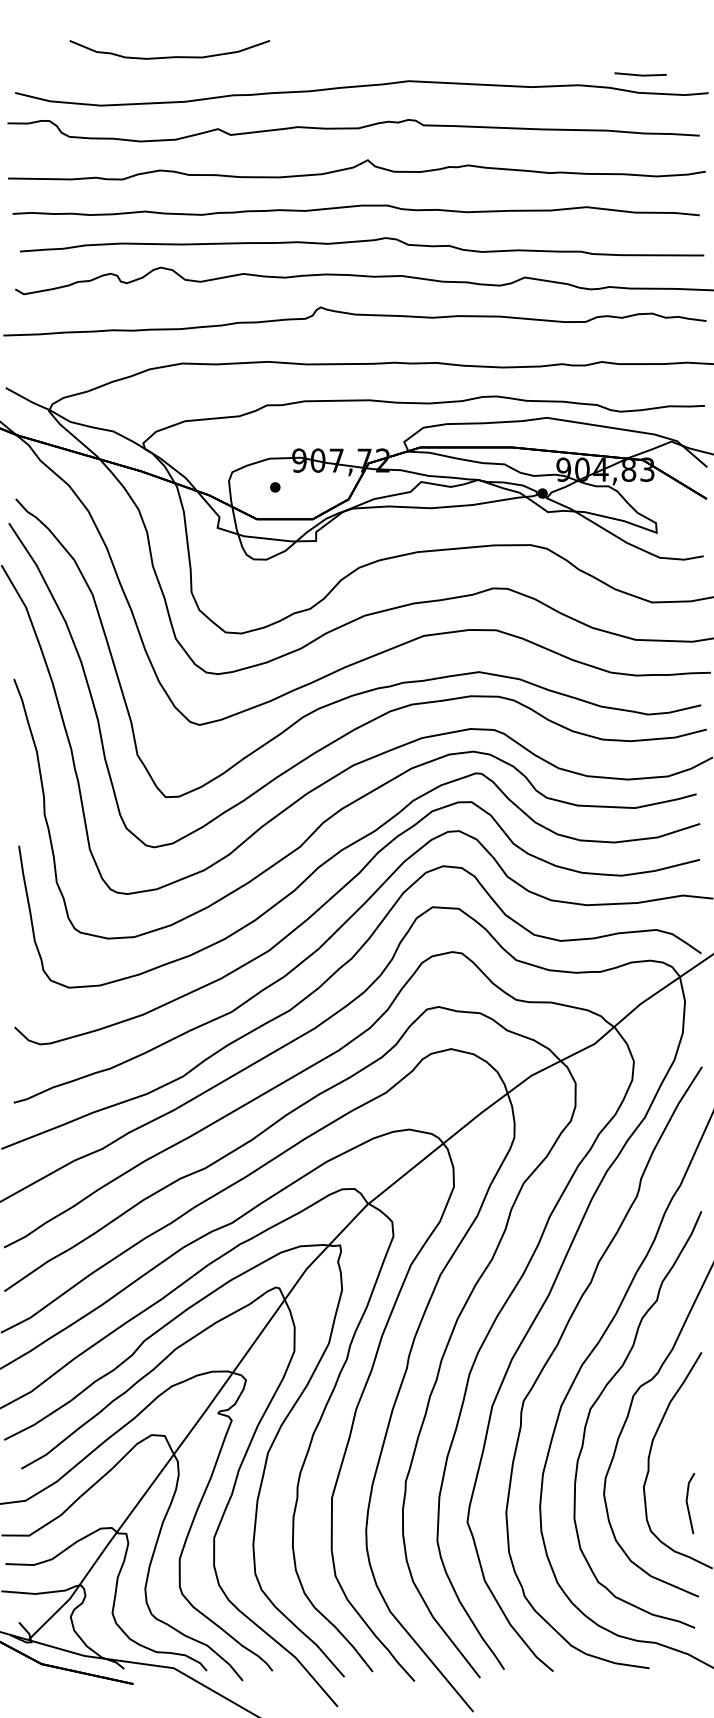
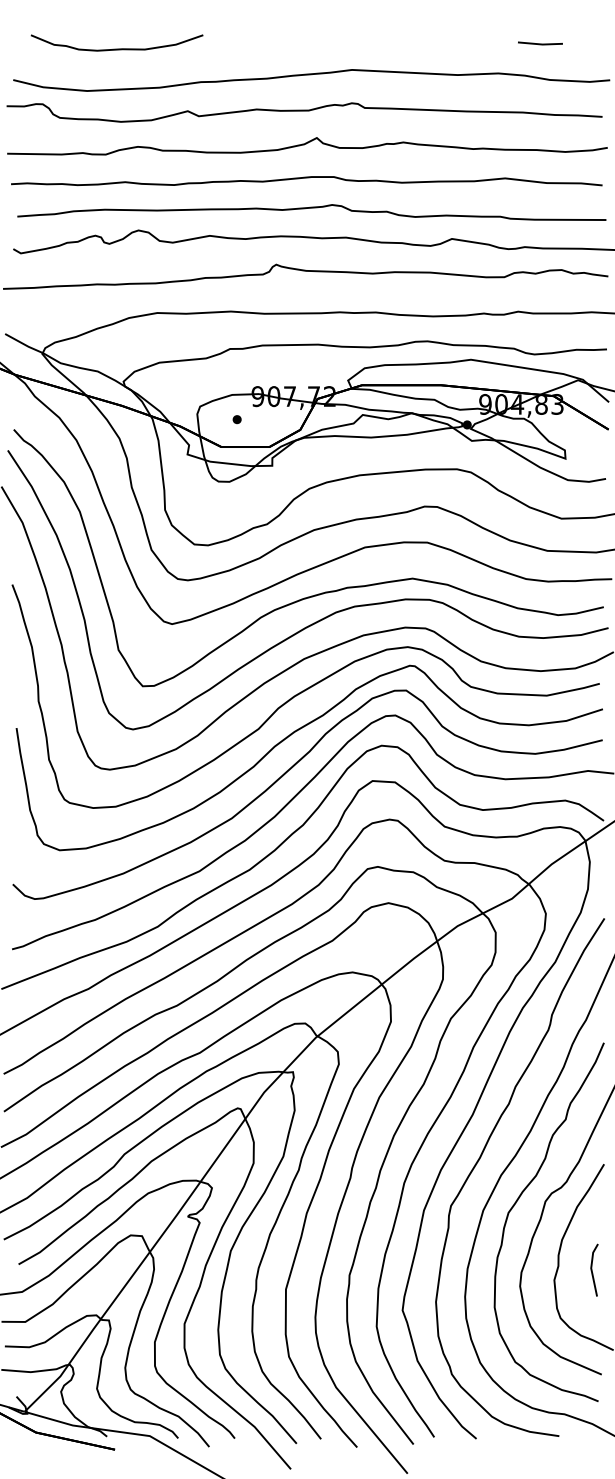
curve: (169, 56) -> (116, 48), moved
line: (640, 74) -> (540, 43), moved
line: (688, 1504) -> (592, 1271), moved

